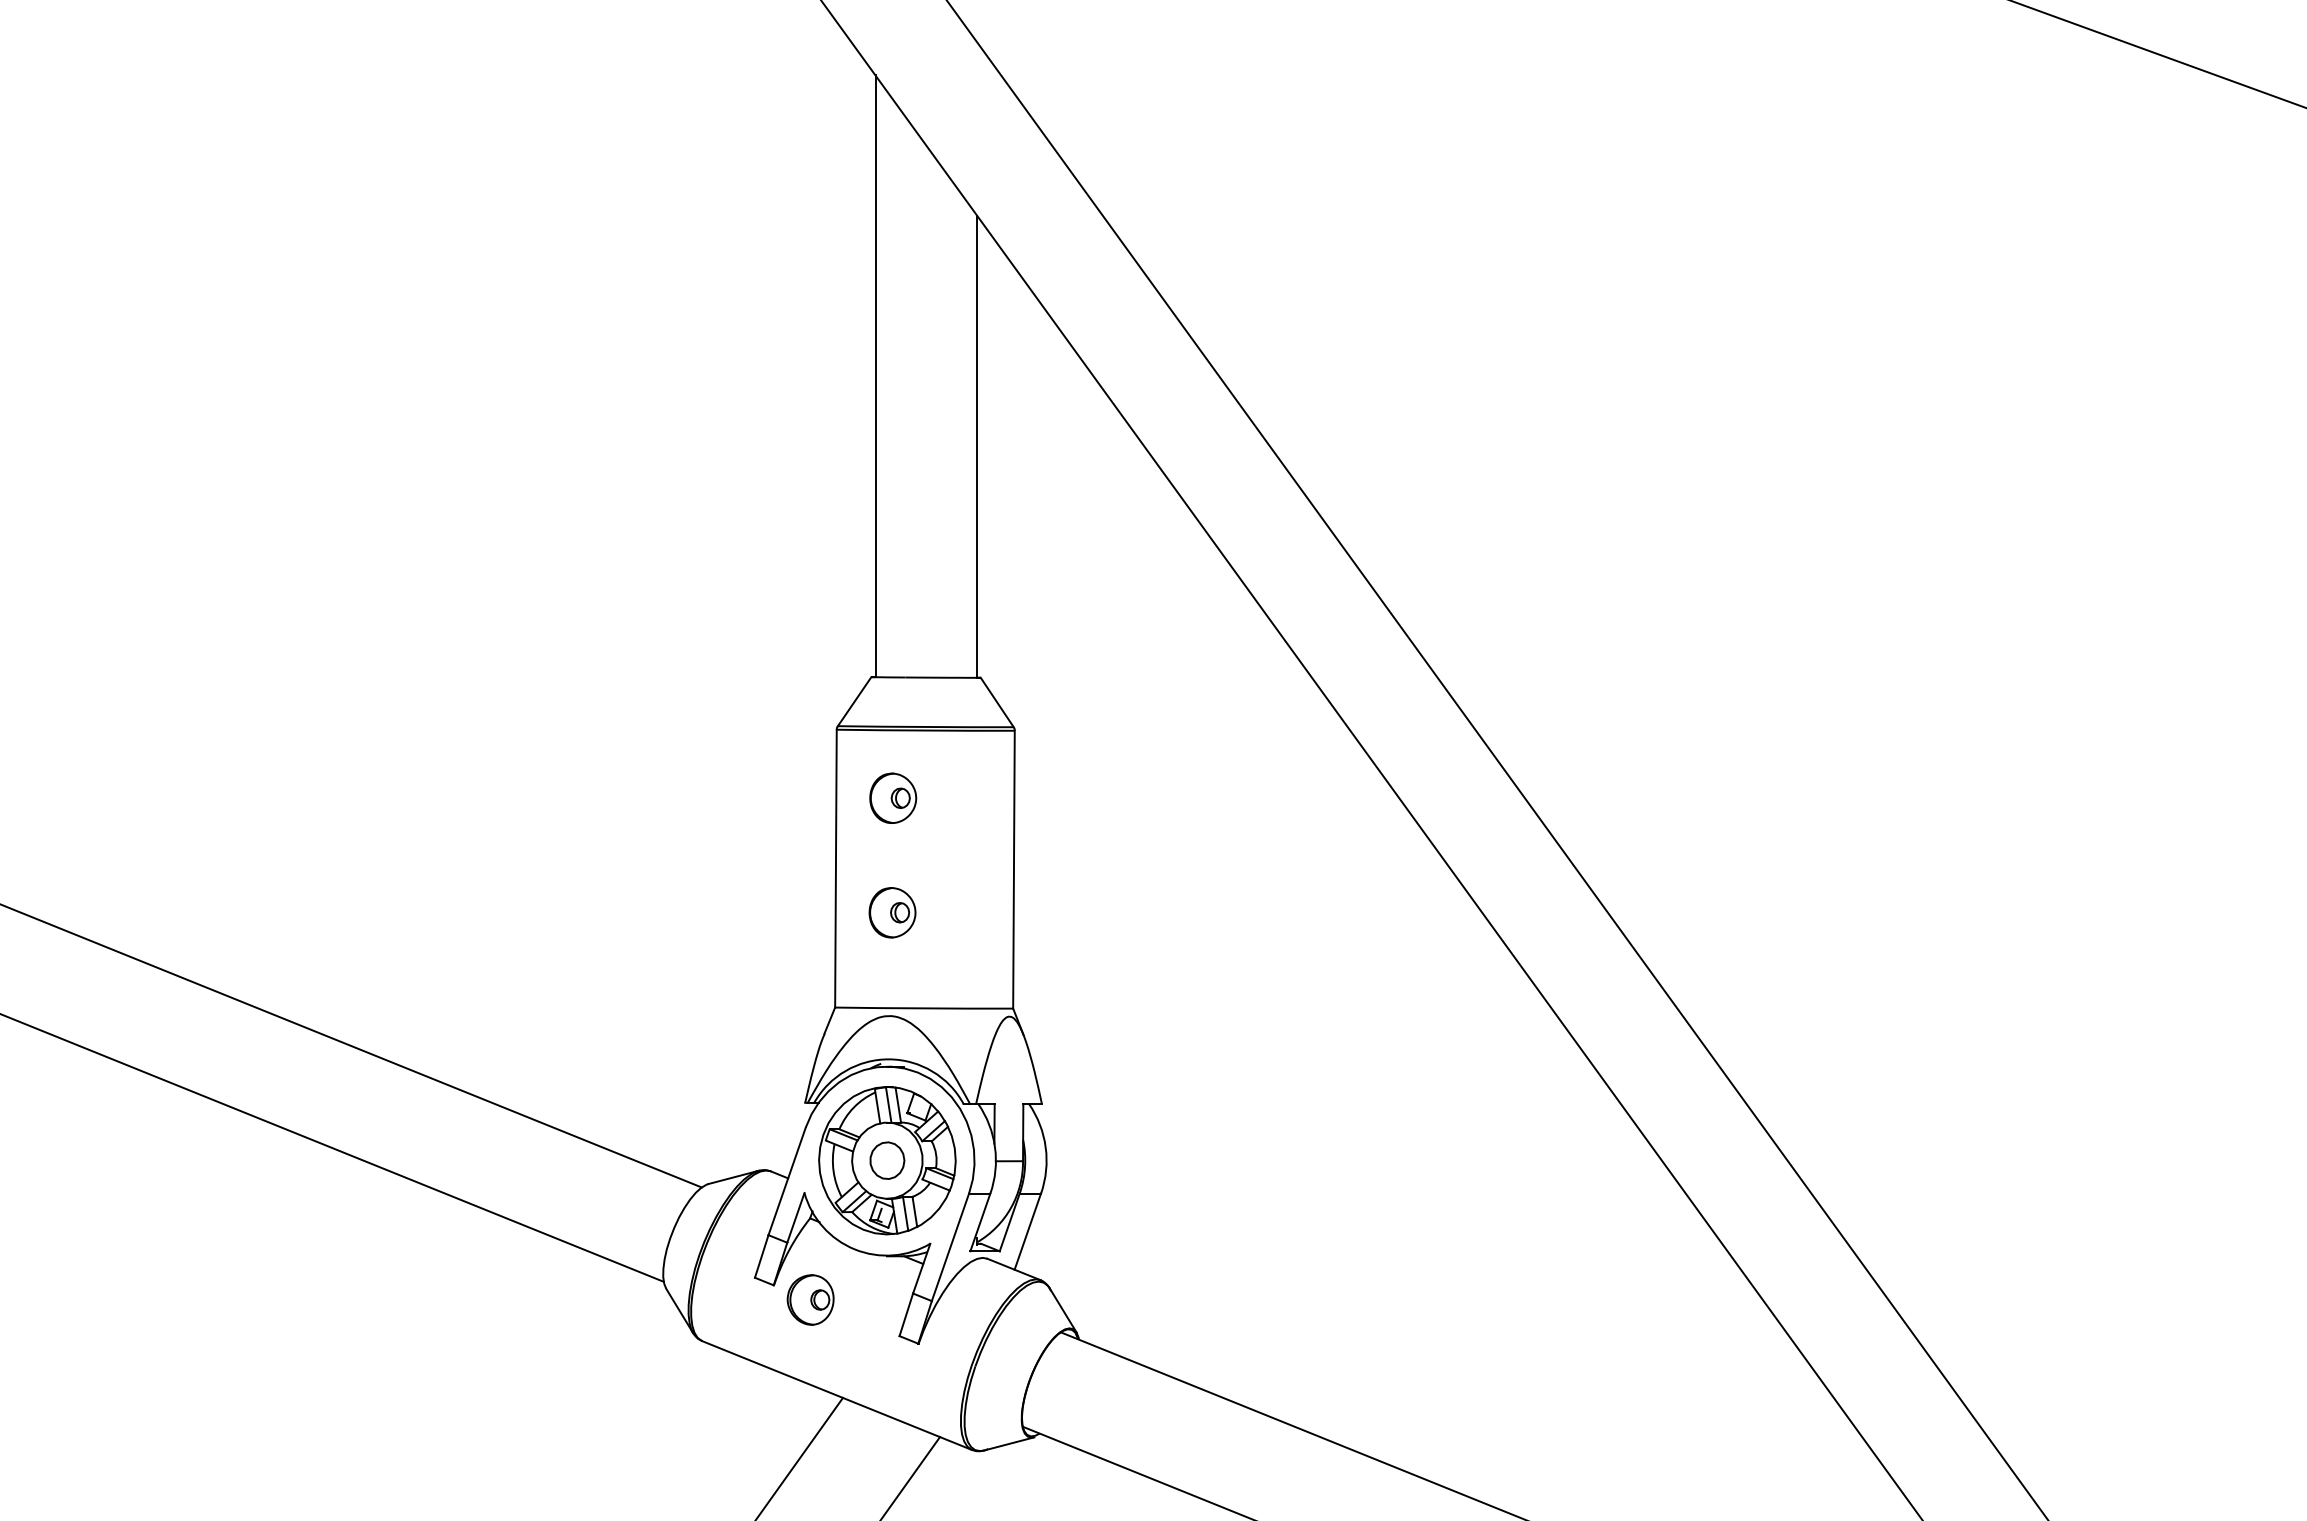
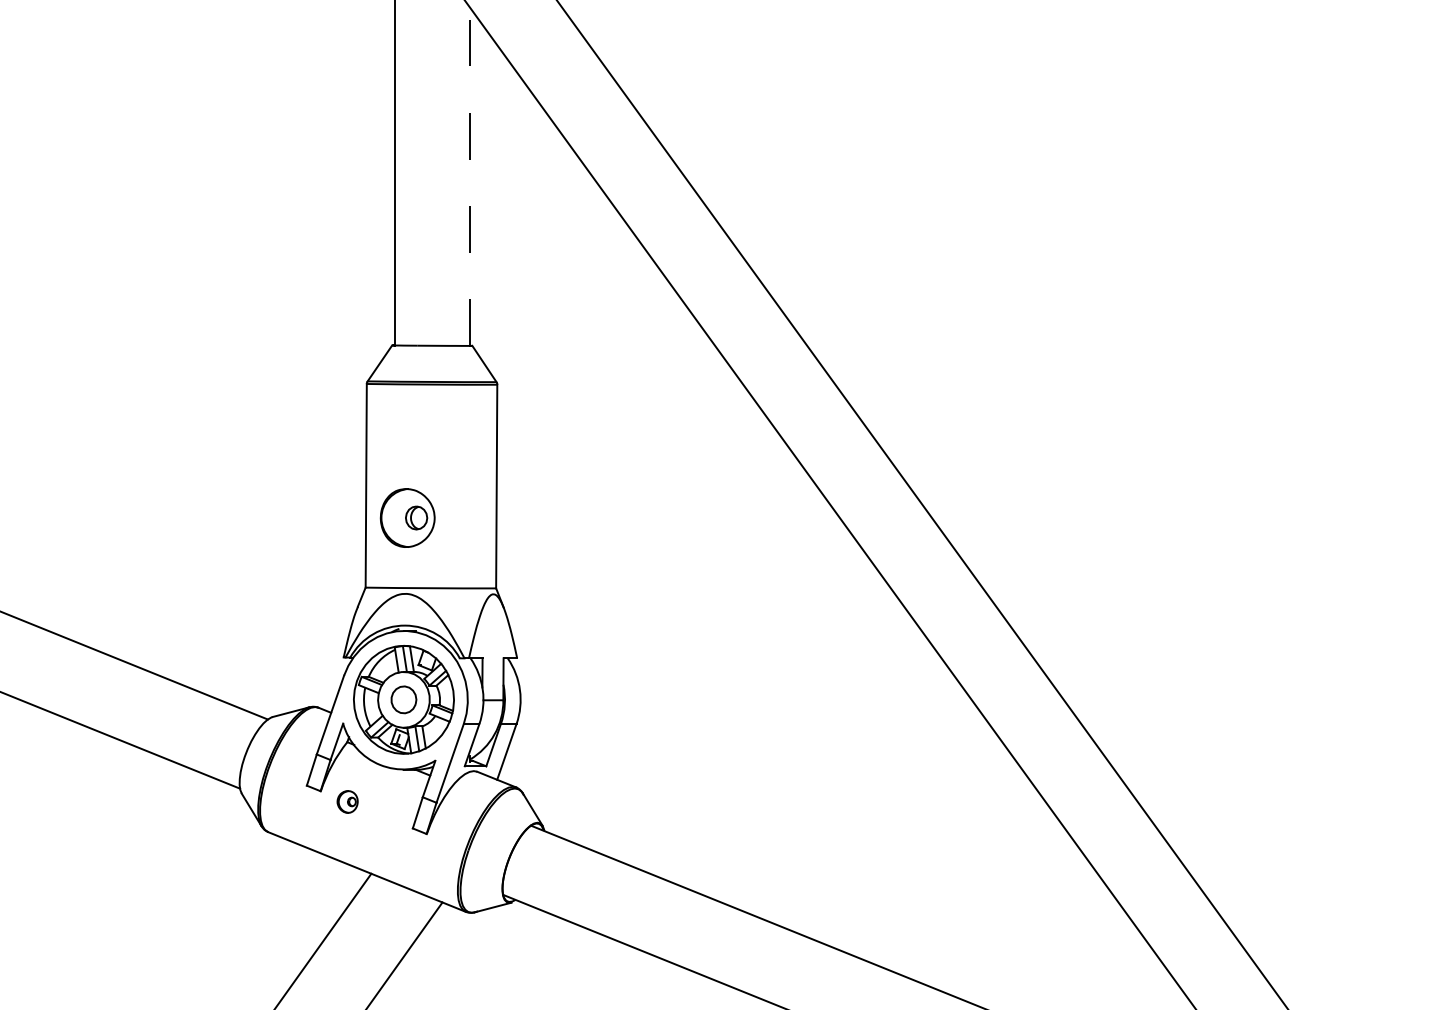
line: (977, 446) -> (469, 176), solid -> dashed
part: (893, 797) -> (408, 433), removed
part: (892, 912) -> (407, 517), size x1.6
part: (810, 1299) -> (347, 801), size x0.6

